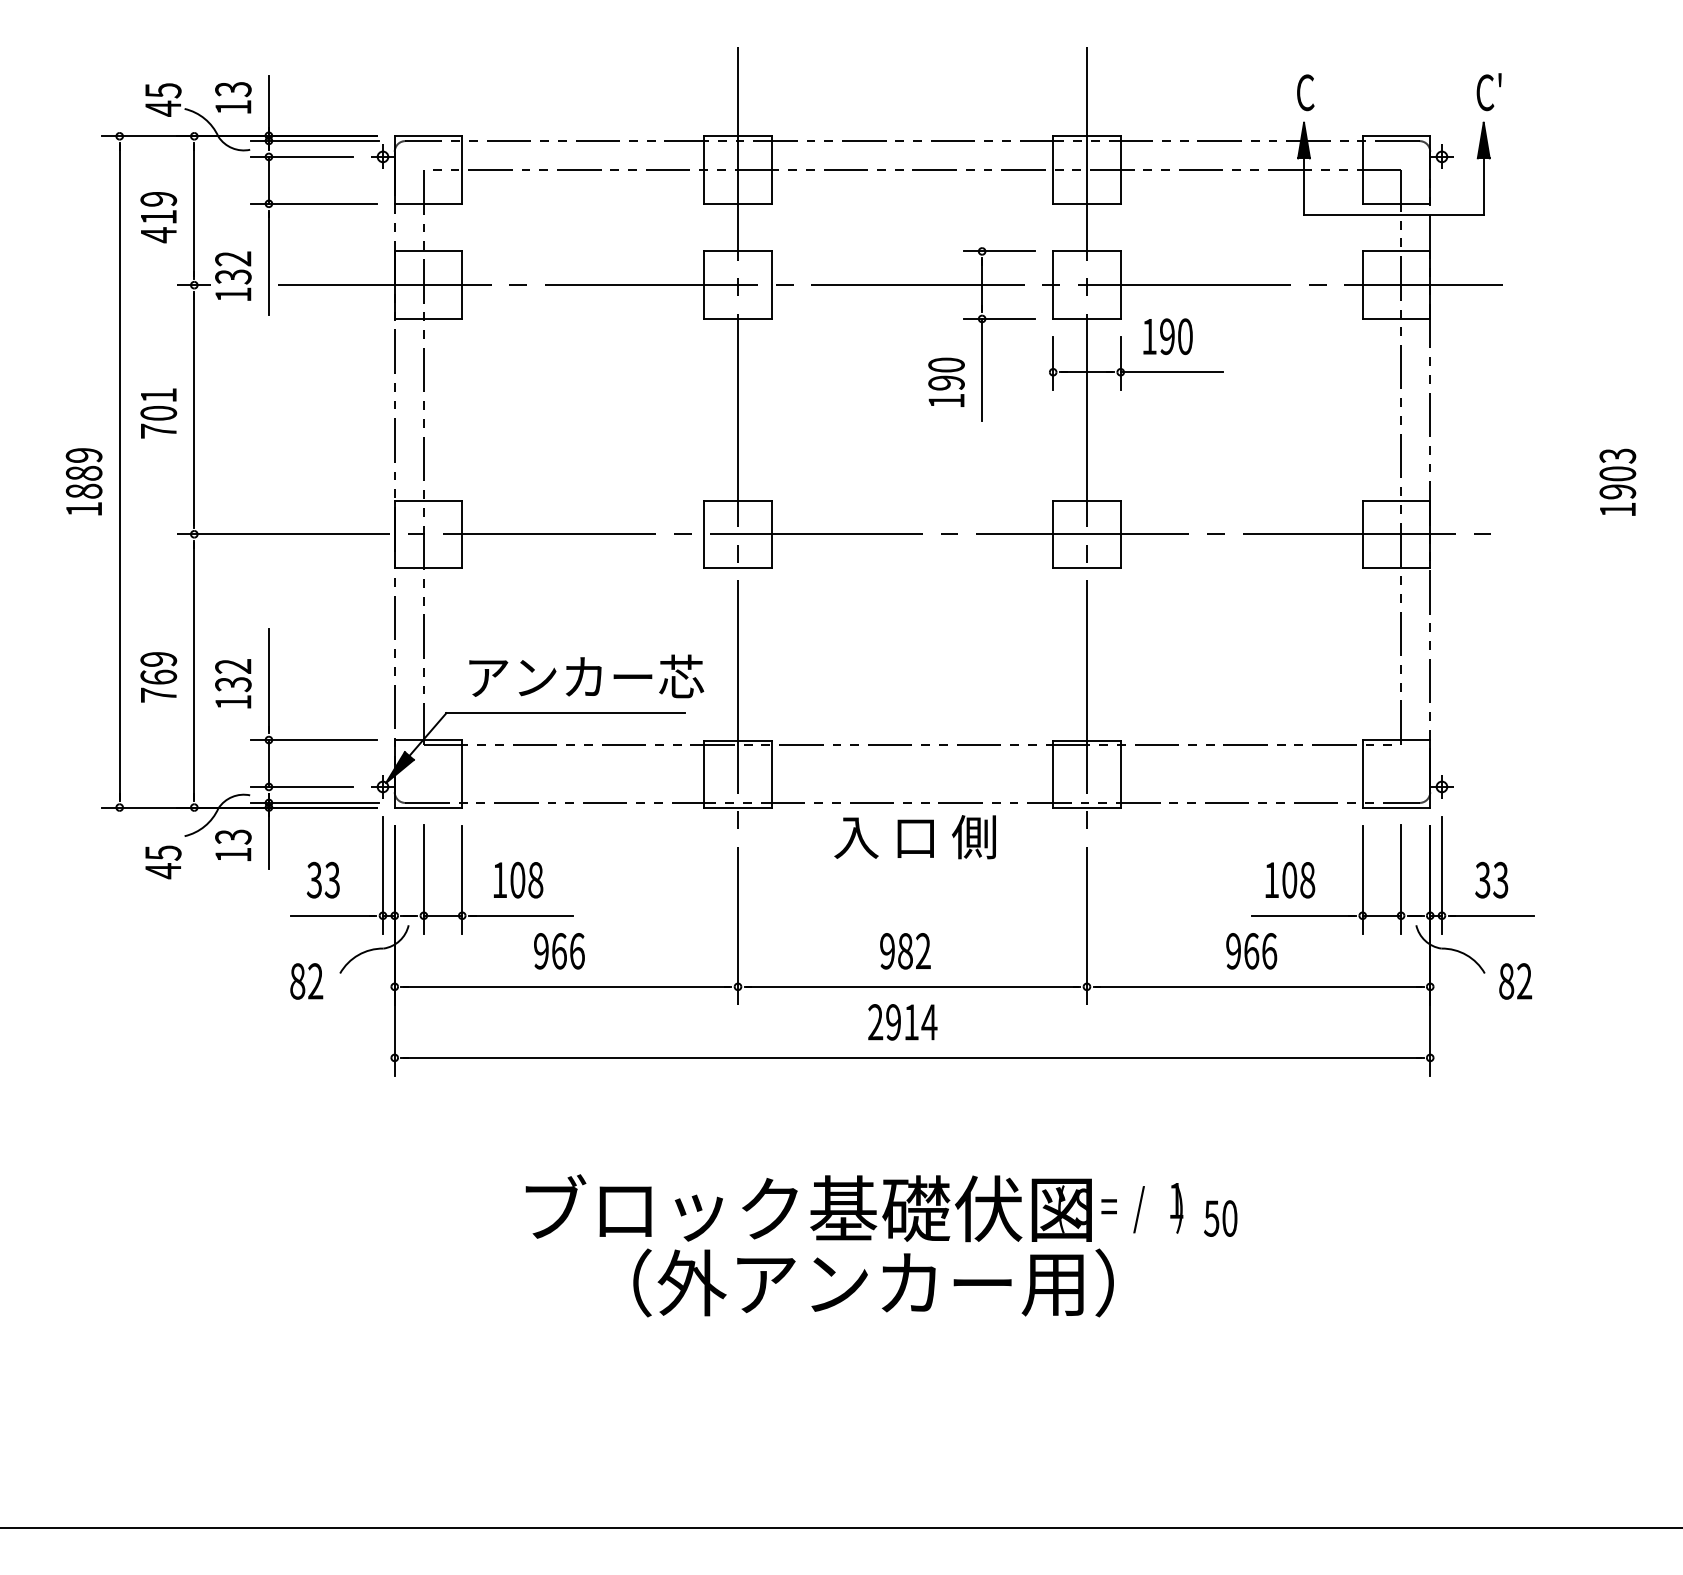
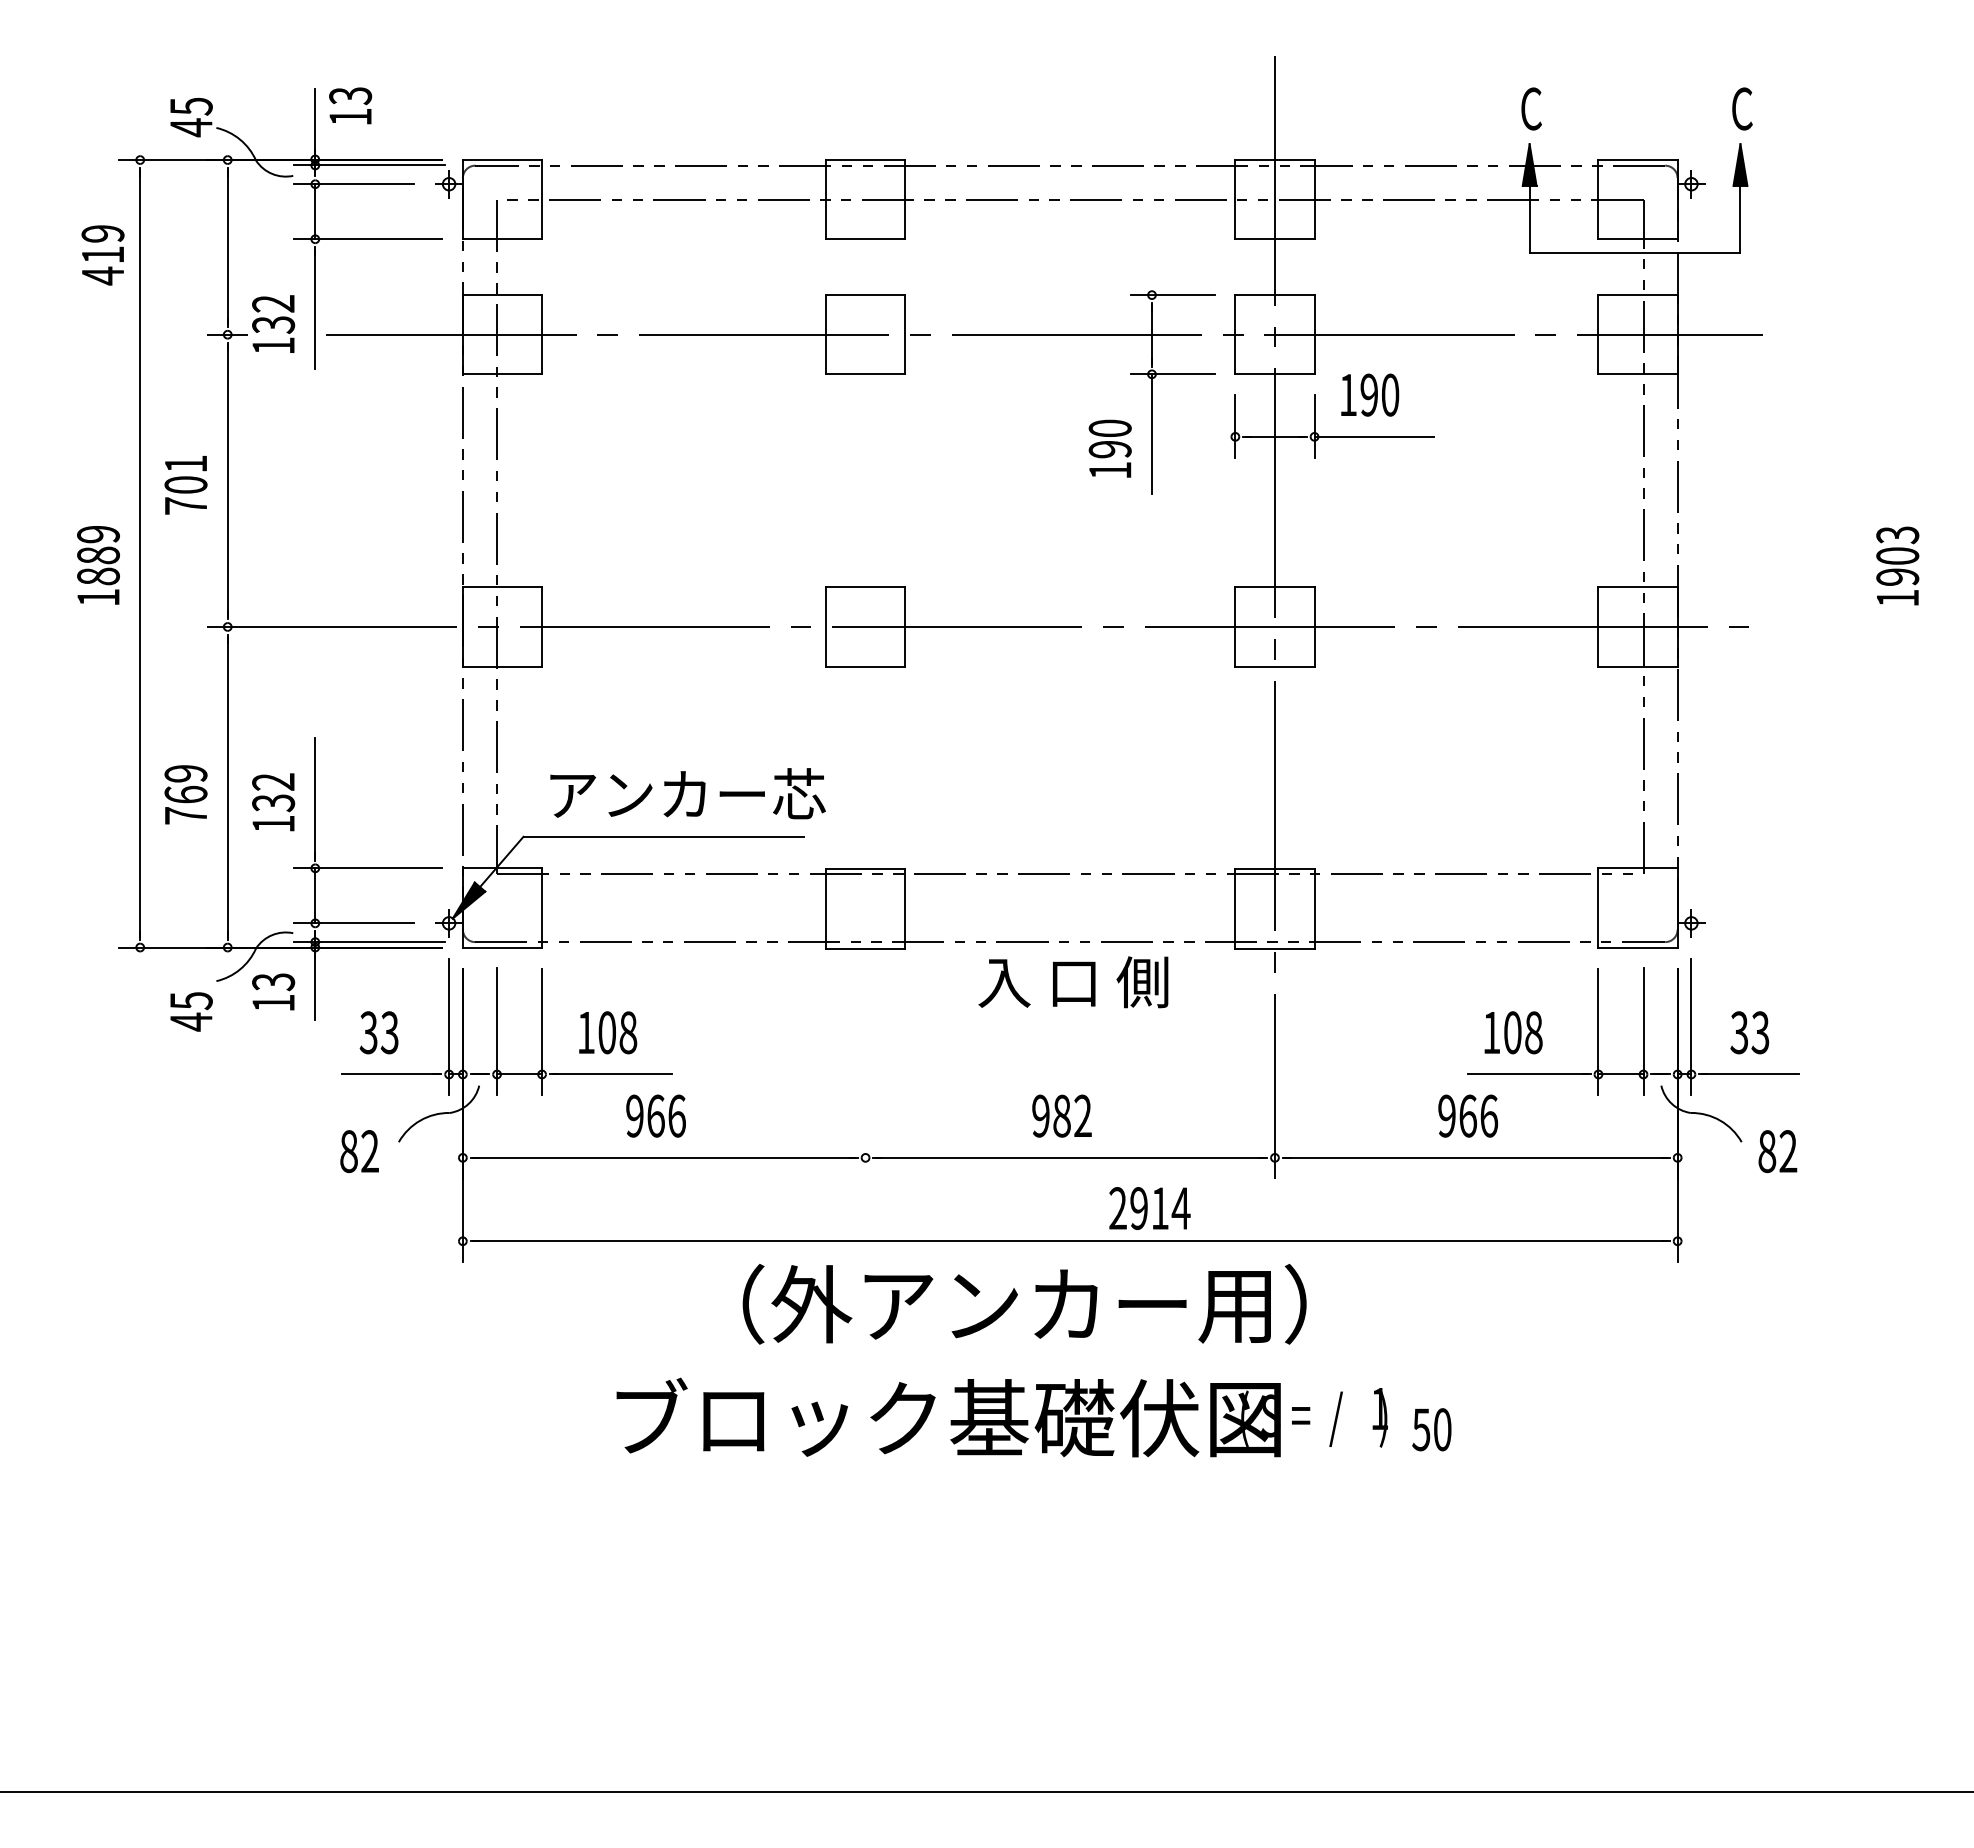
text: (1499, 80) -> (1759, 94), C' -> C
text: (233, 97) -> (350, 105), moved
text: (158, 217) -> (102, 255), moved
line: (737, 525) -> (865, 616), removed
text: (902, 1022) -> (1149, 1208), moved
text: (873, 1282) -> (1024, 1303), moved

